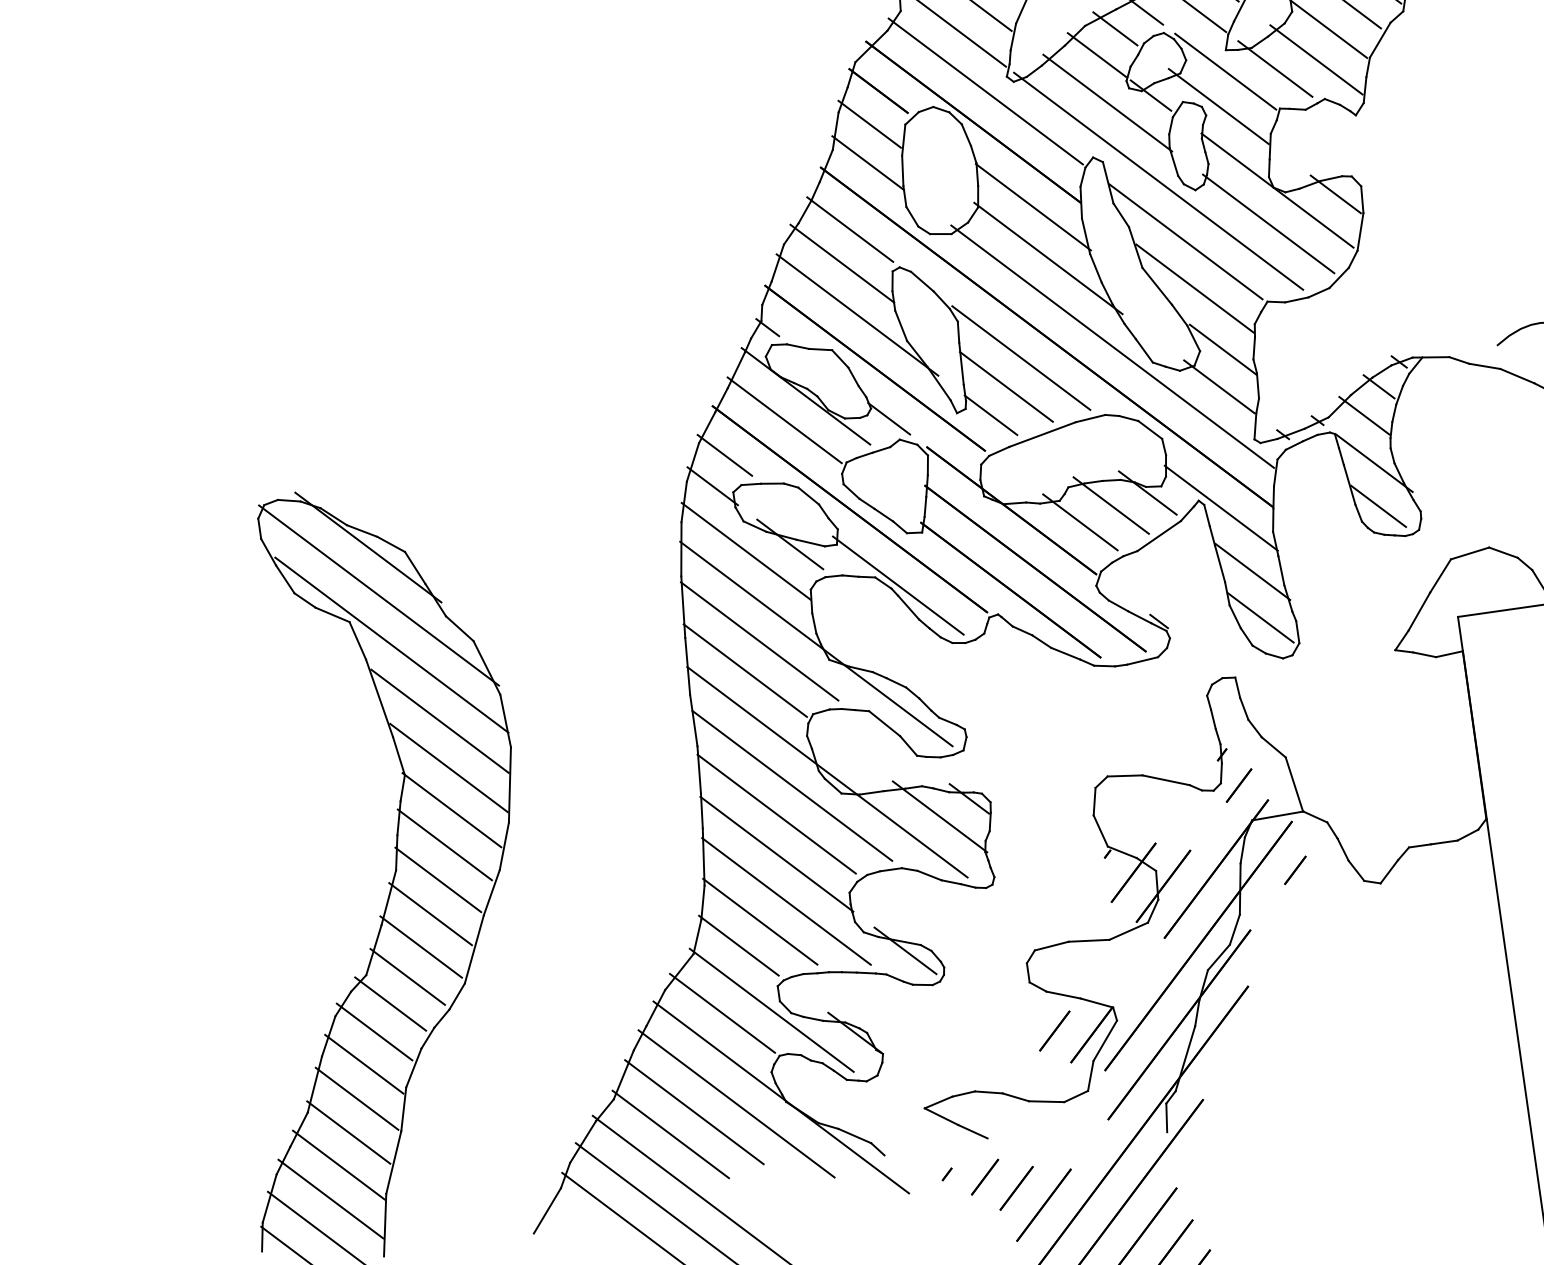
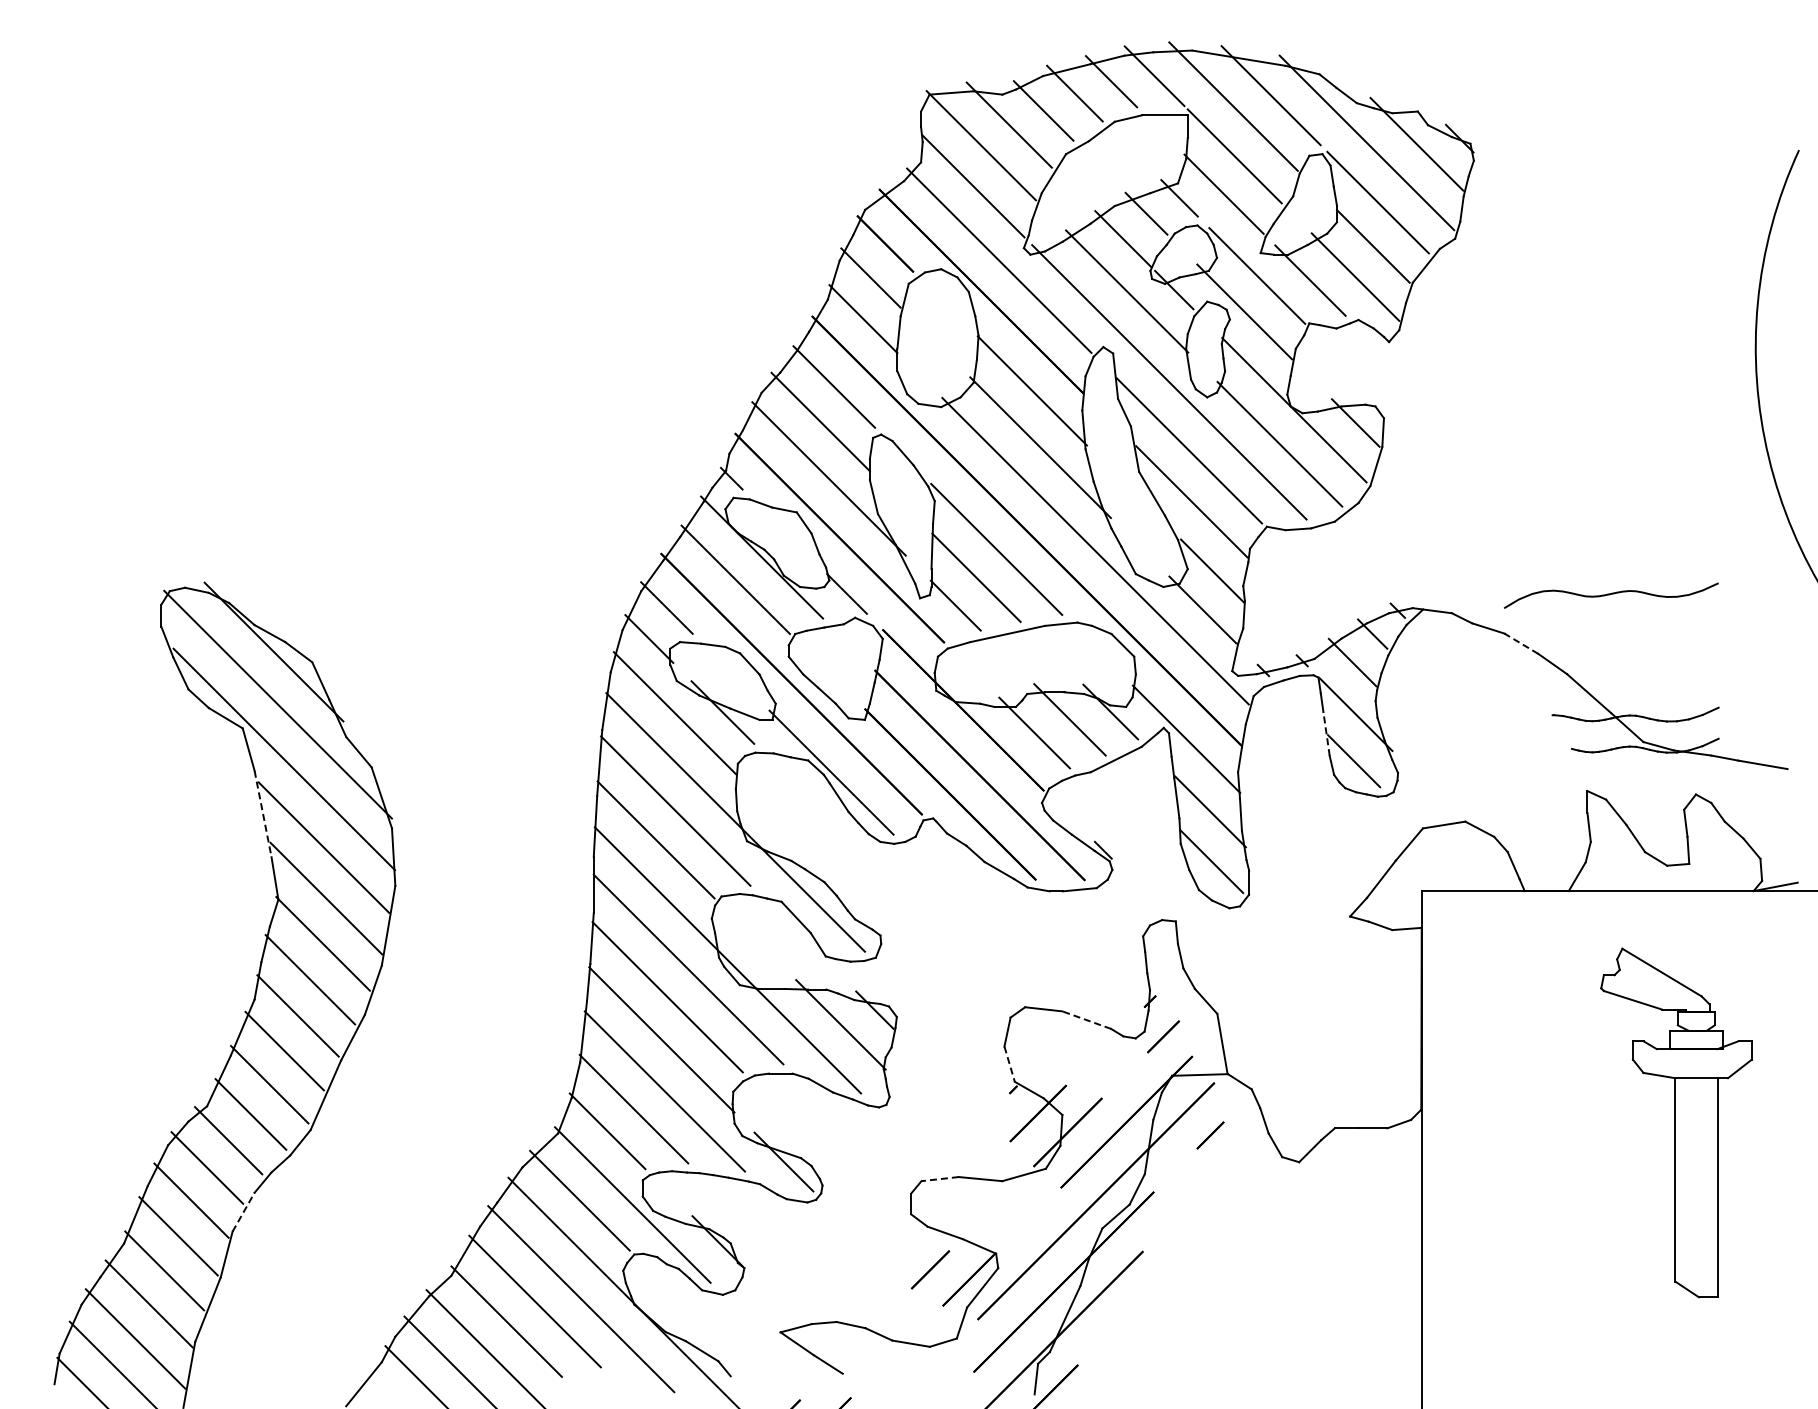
line: (1517, 375) -> (1521, 643), solid -> dashed
line: (1349, 484) -> (1326, 733), solid -> dashed
line: (379, 698) -> (263, 814), solid -> dashed
line: (1165, 780) -> (1086, 1020), solid -> dashed
line: (1100, 831) -> (1009, 1064), solid -> dashed
line: (1052, 946) -> (940, 1179), solid -> dashed
line: (413, 1067) -> (243, 1211), solid -> dashed

